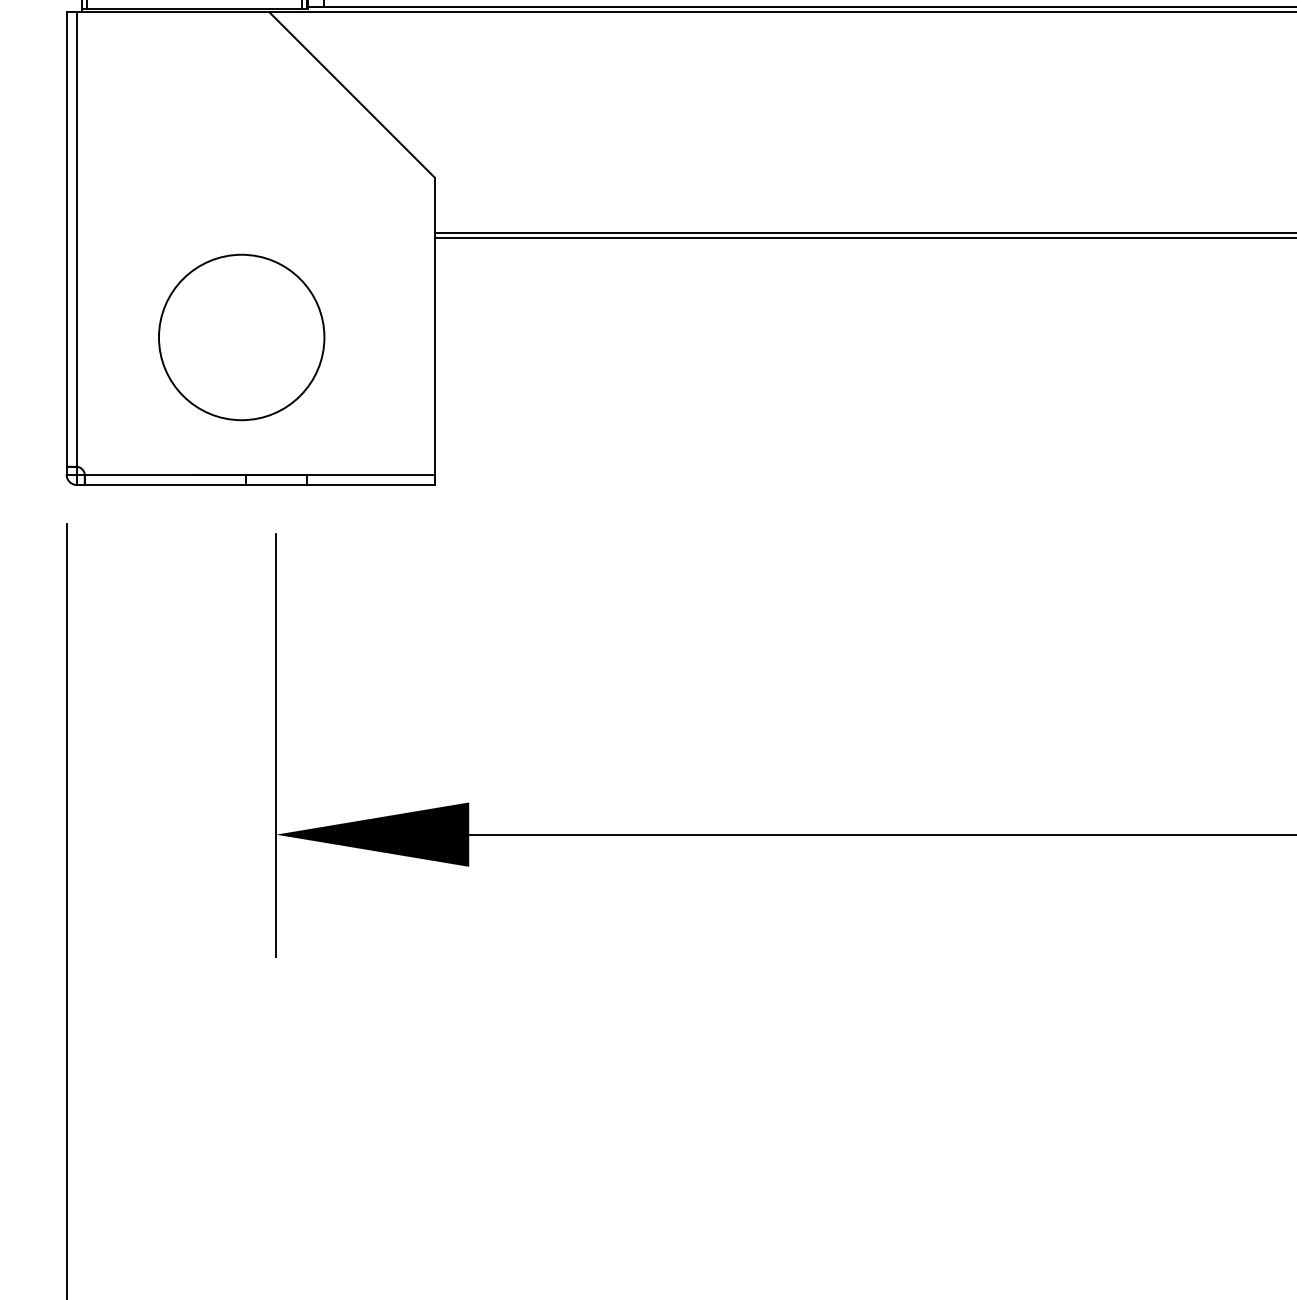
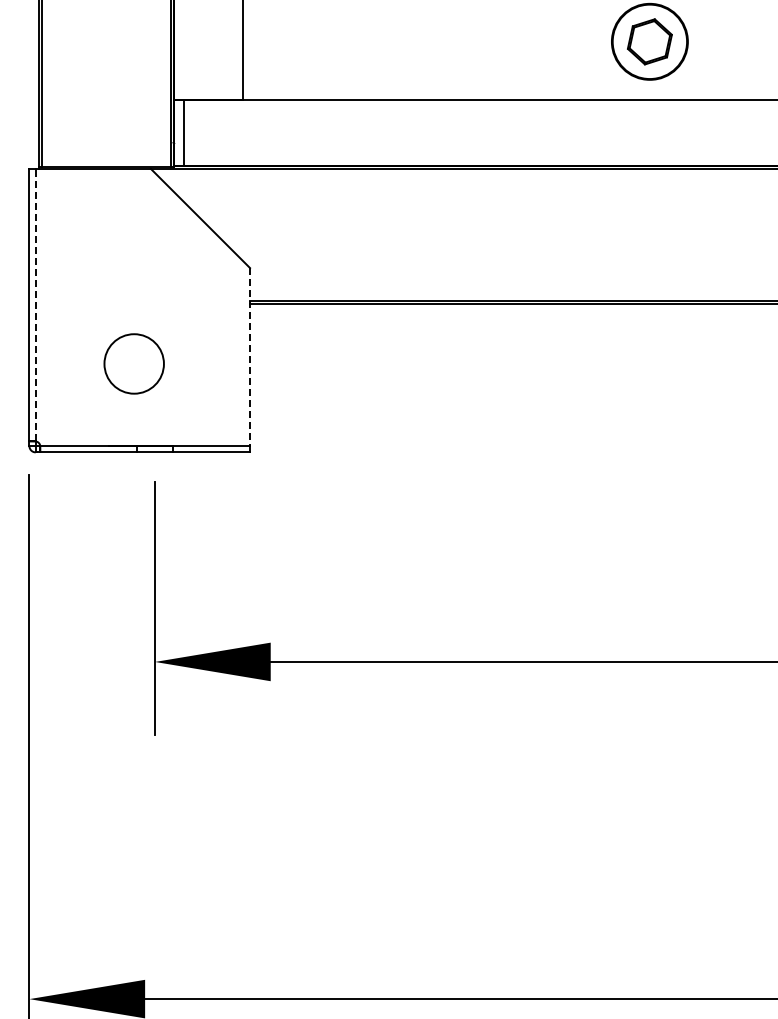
line: (76, 238) -> (35, 304), solid -> dashed
line: (435, 326) -> (250, 357), solid -> dashed
circle: (240, 336) -> (133, 363), size x0.6

